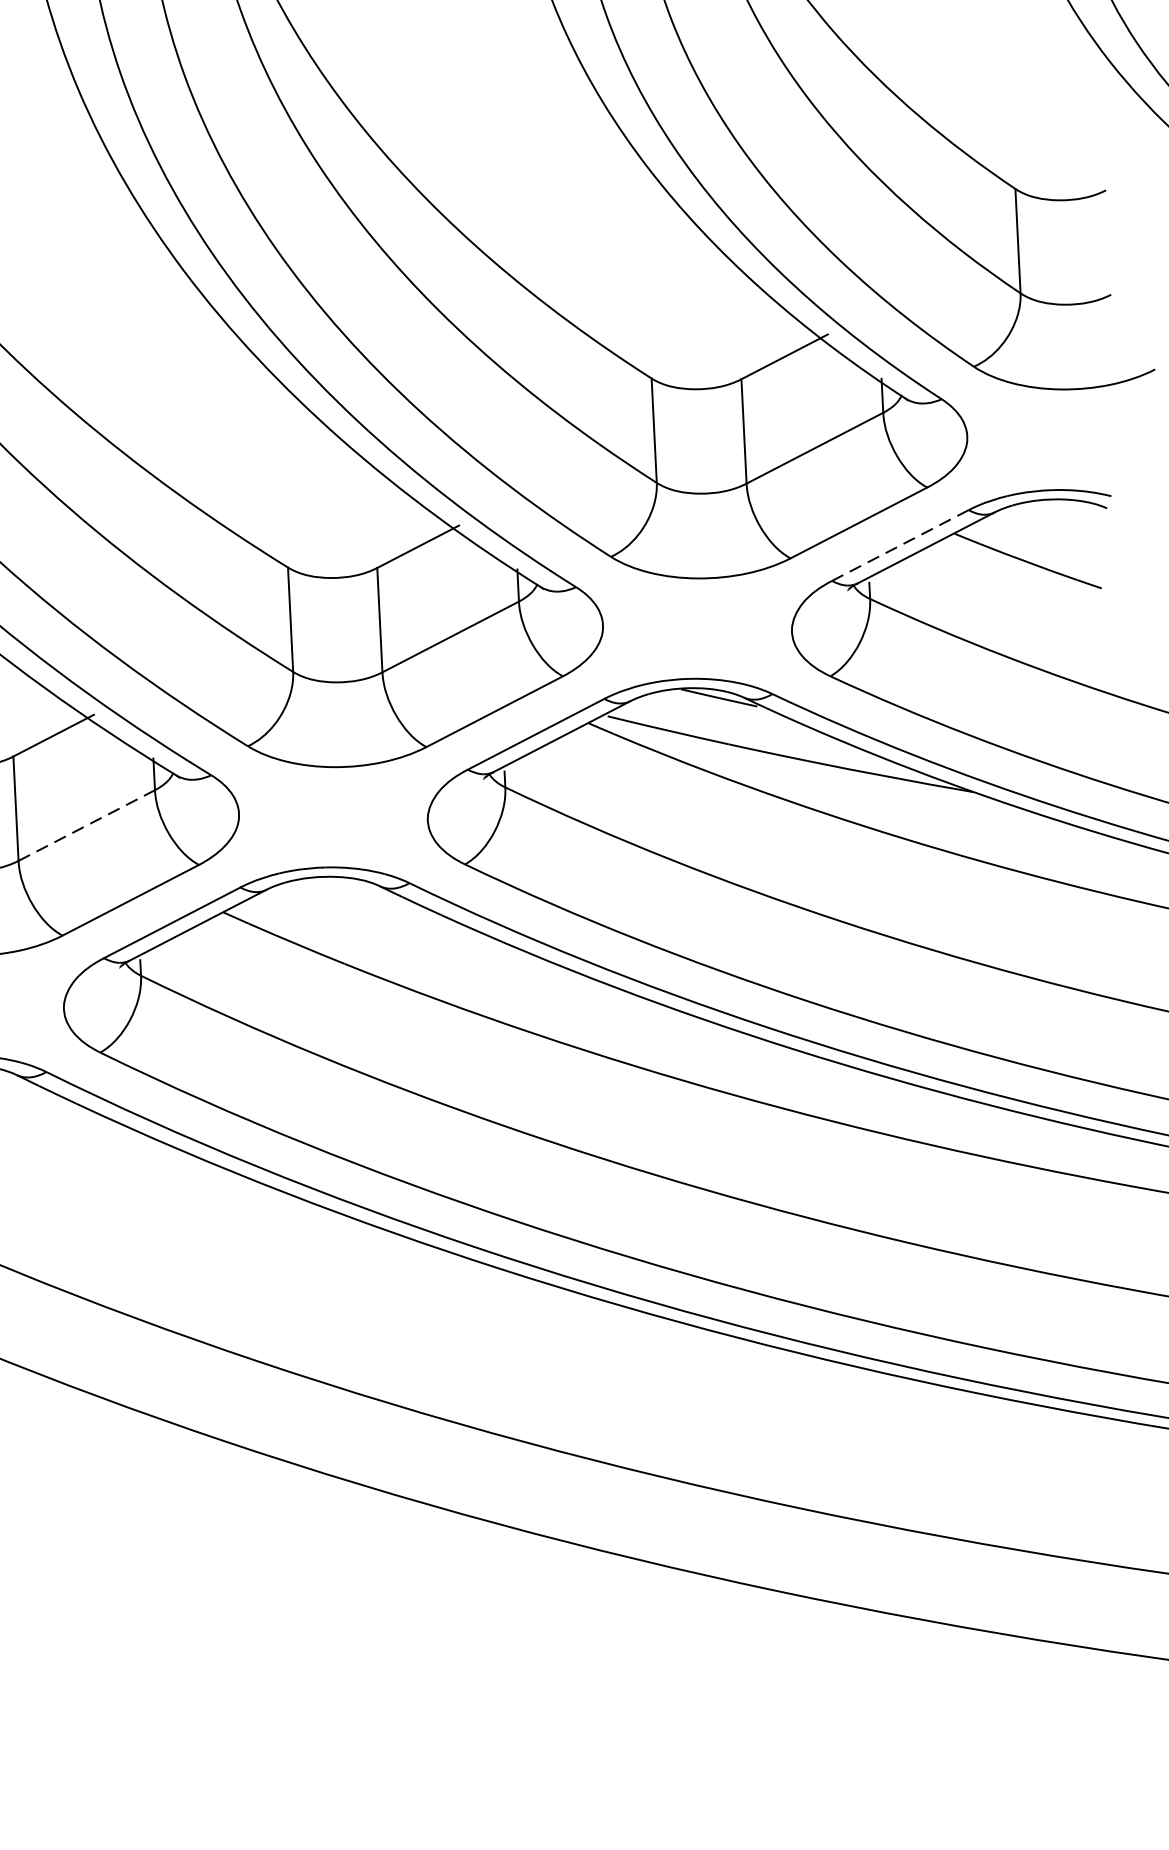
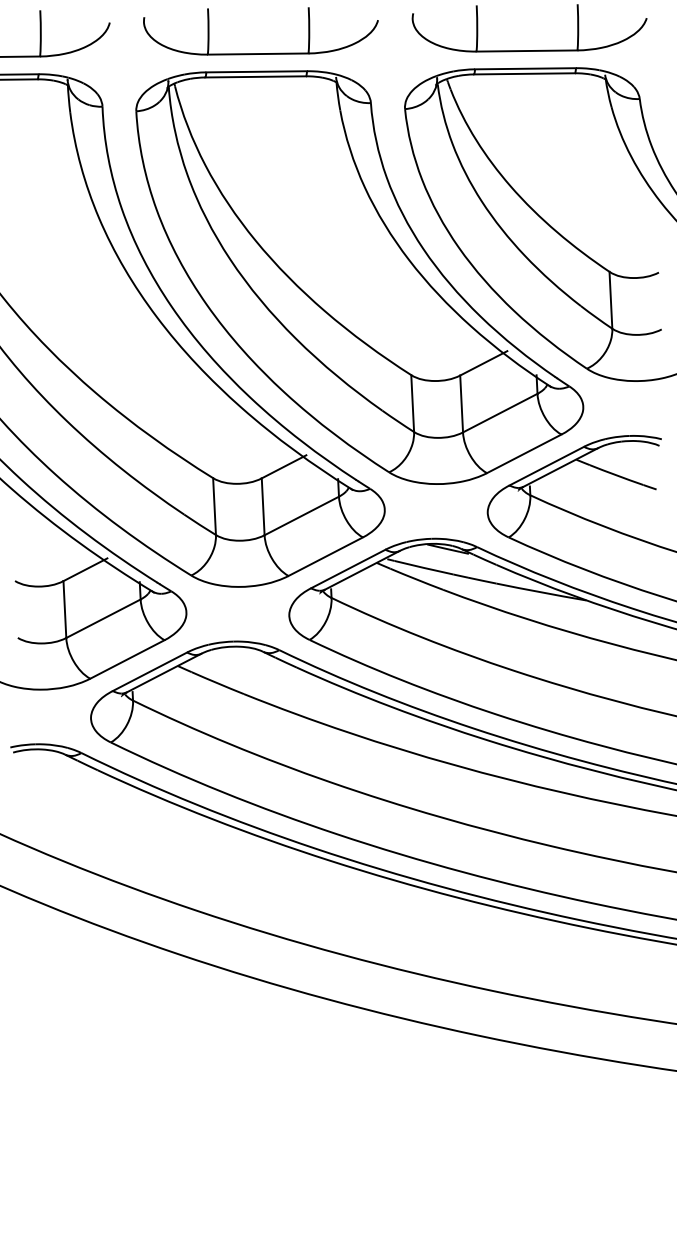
line: (899, 546) -> (546, 466), dashed -> solid
line: (86, 825) -> (103, 618), dashed -> solid

